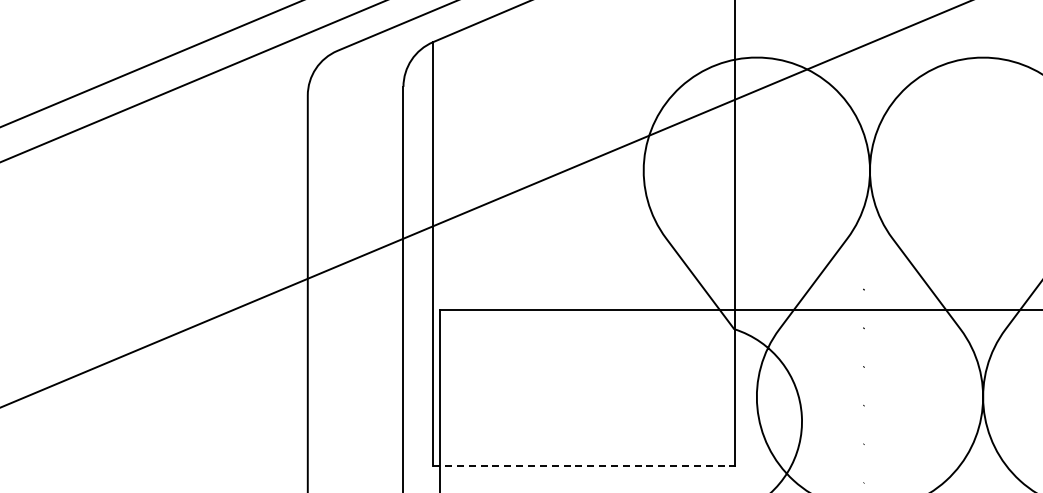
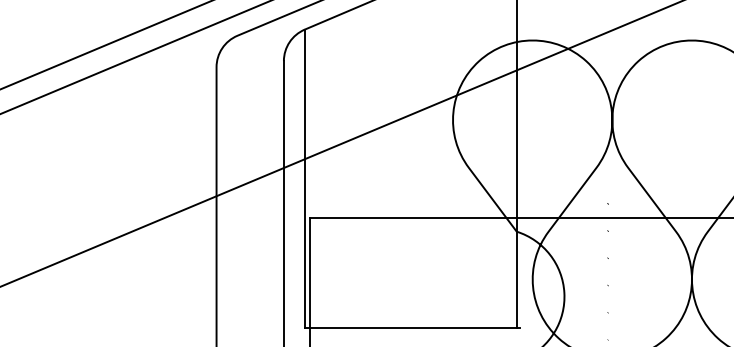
line: (586, 466) -> (412, 328), dashed -> solid

